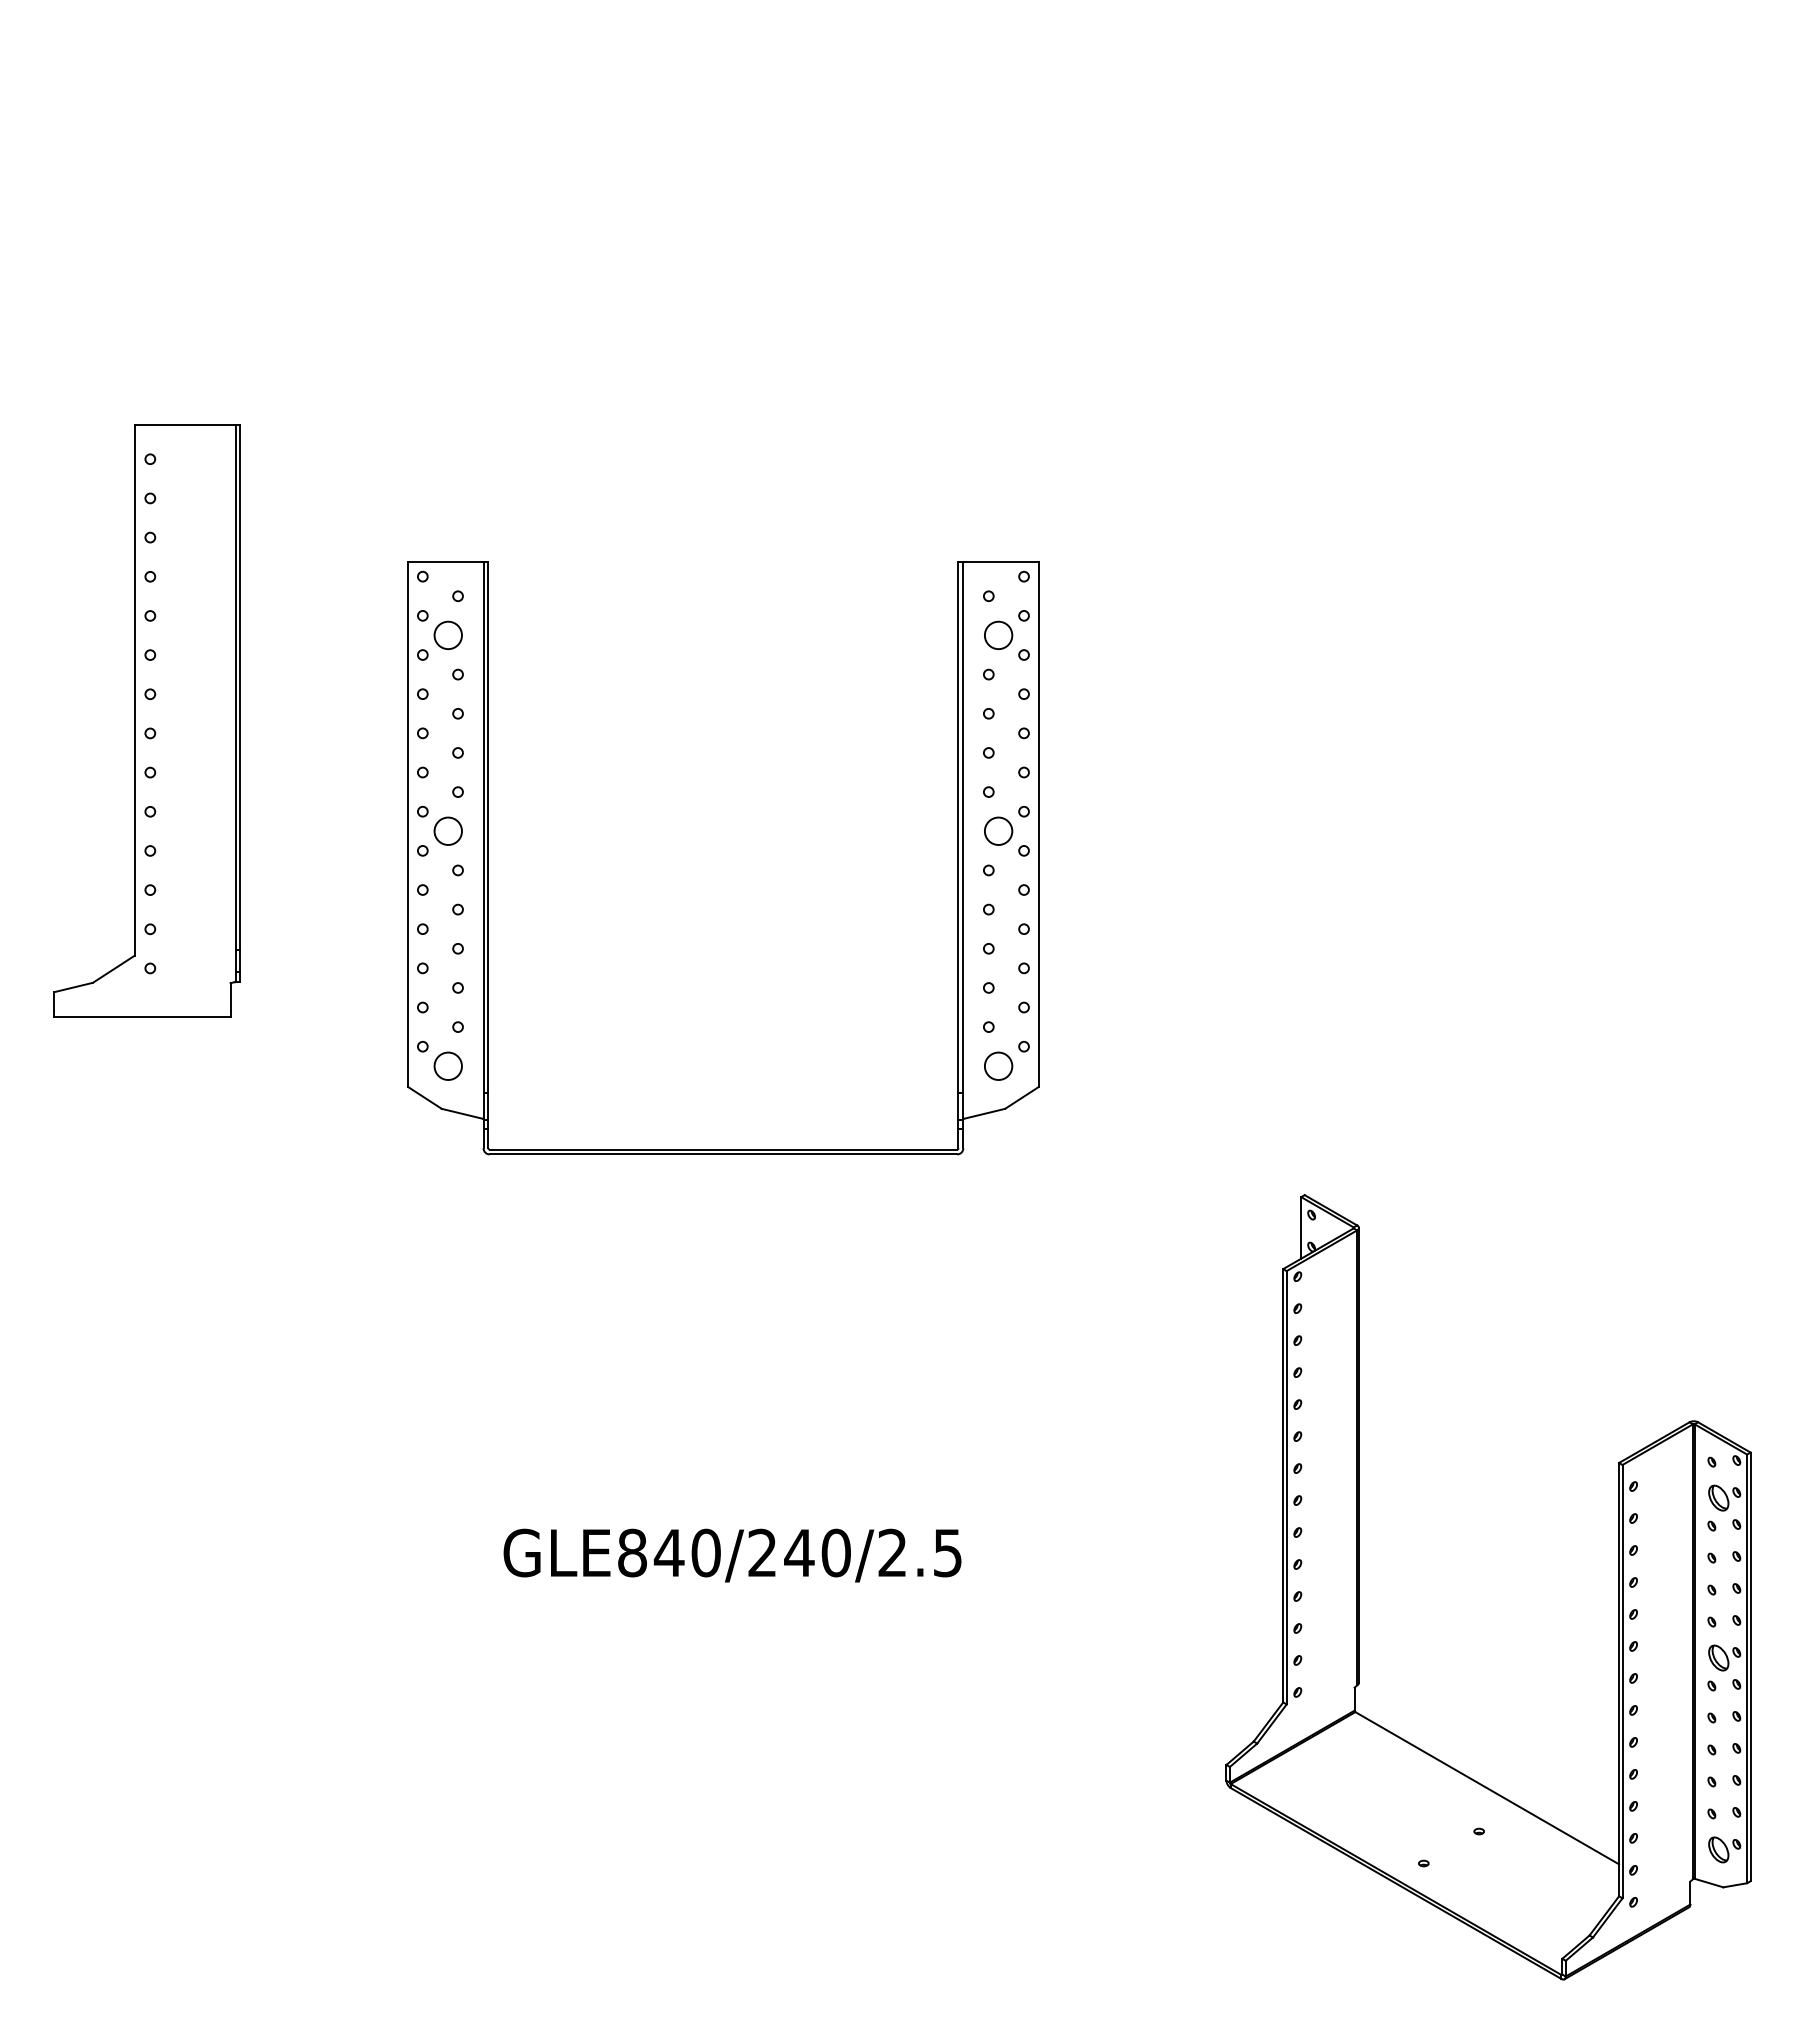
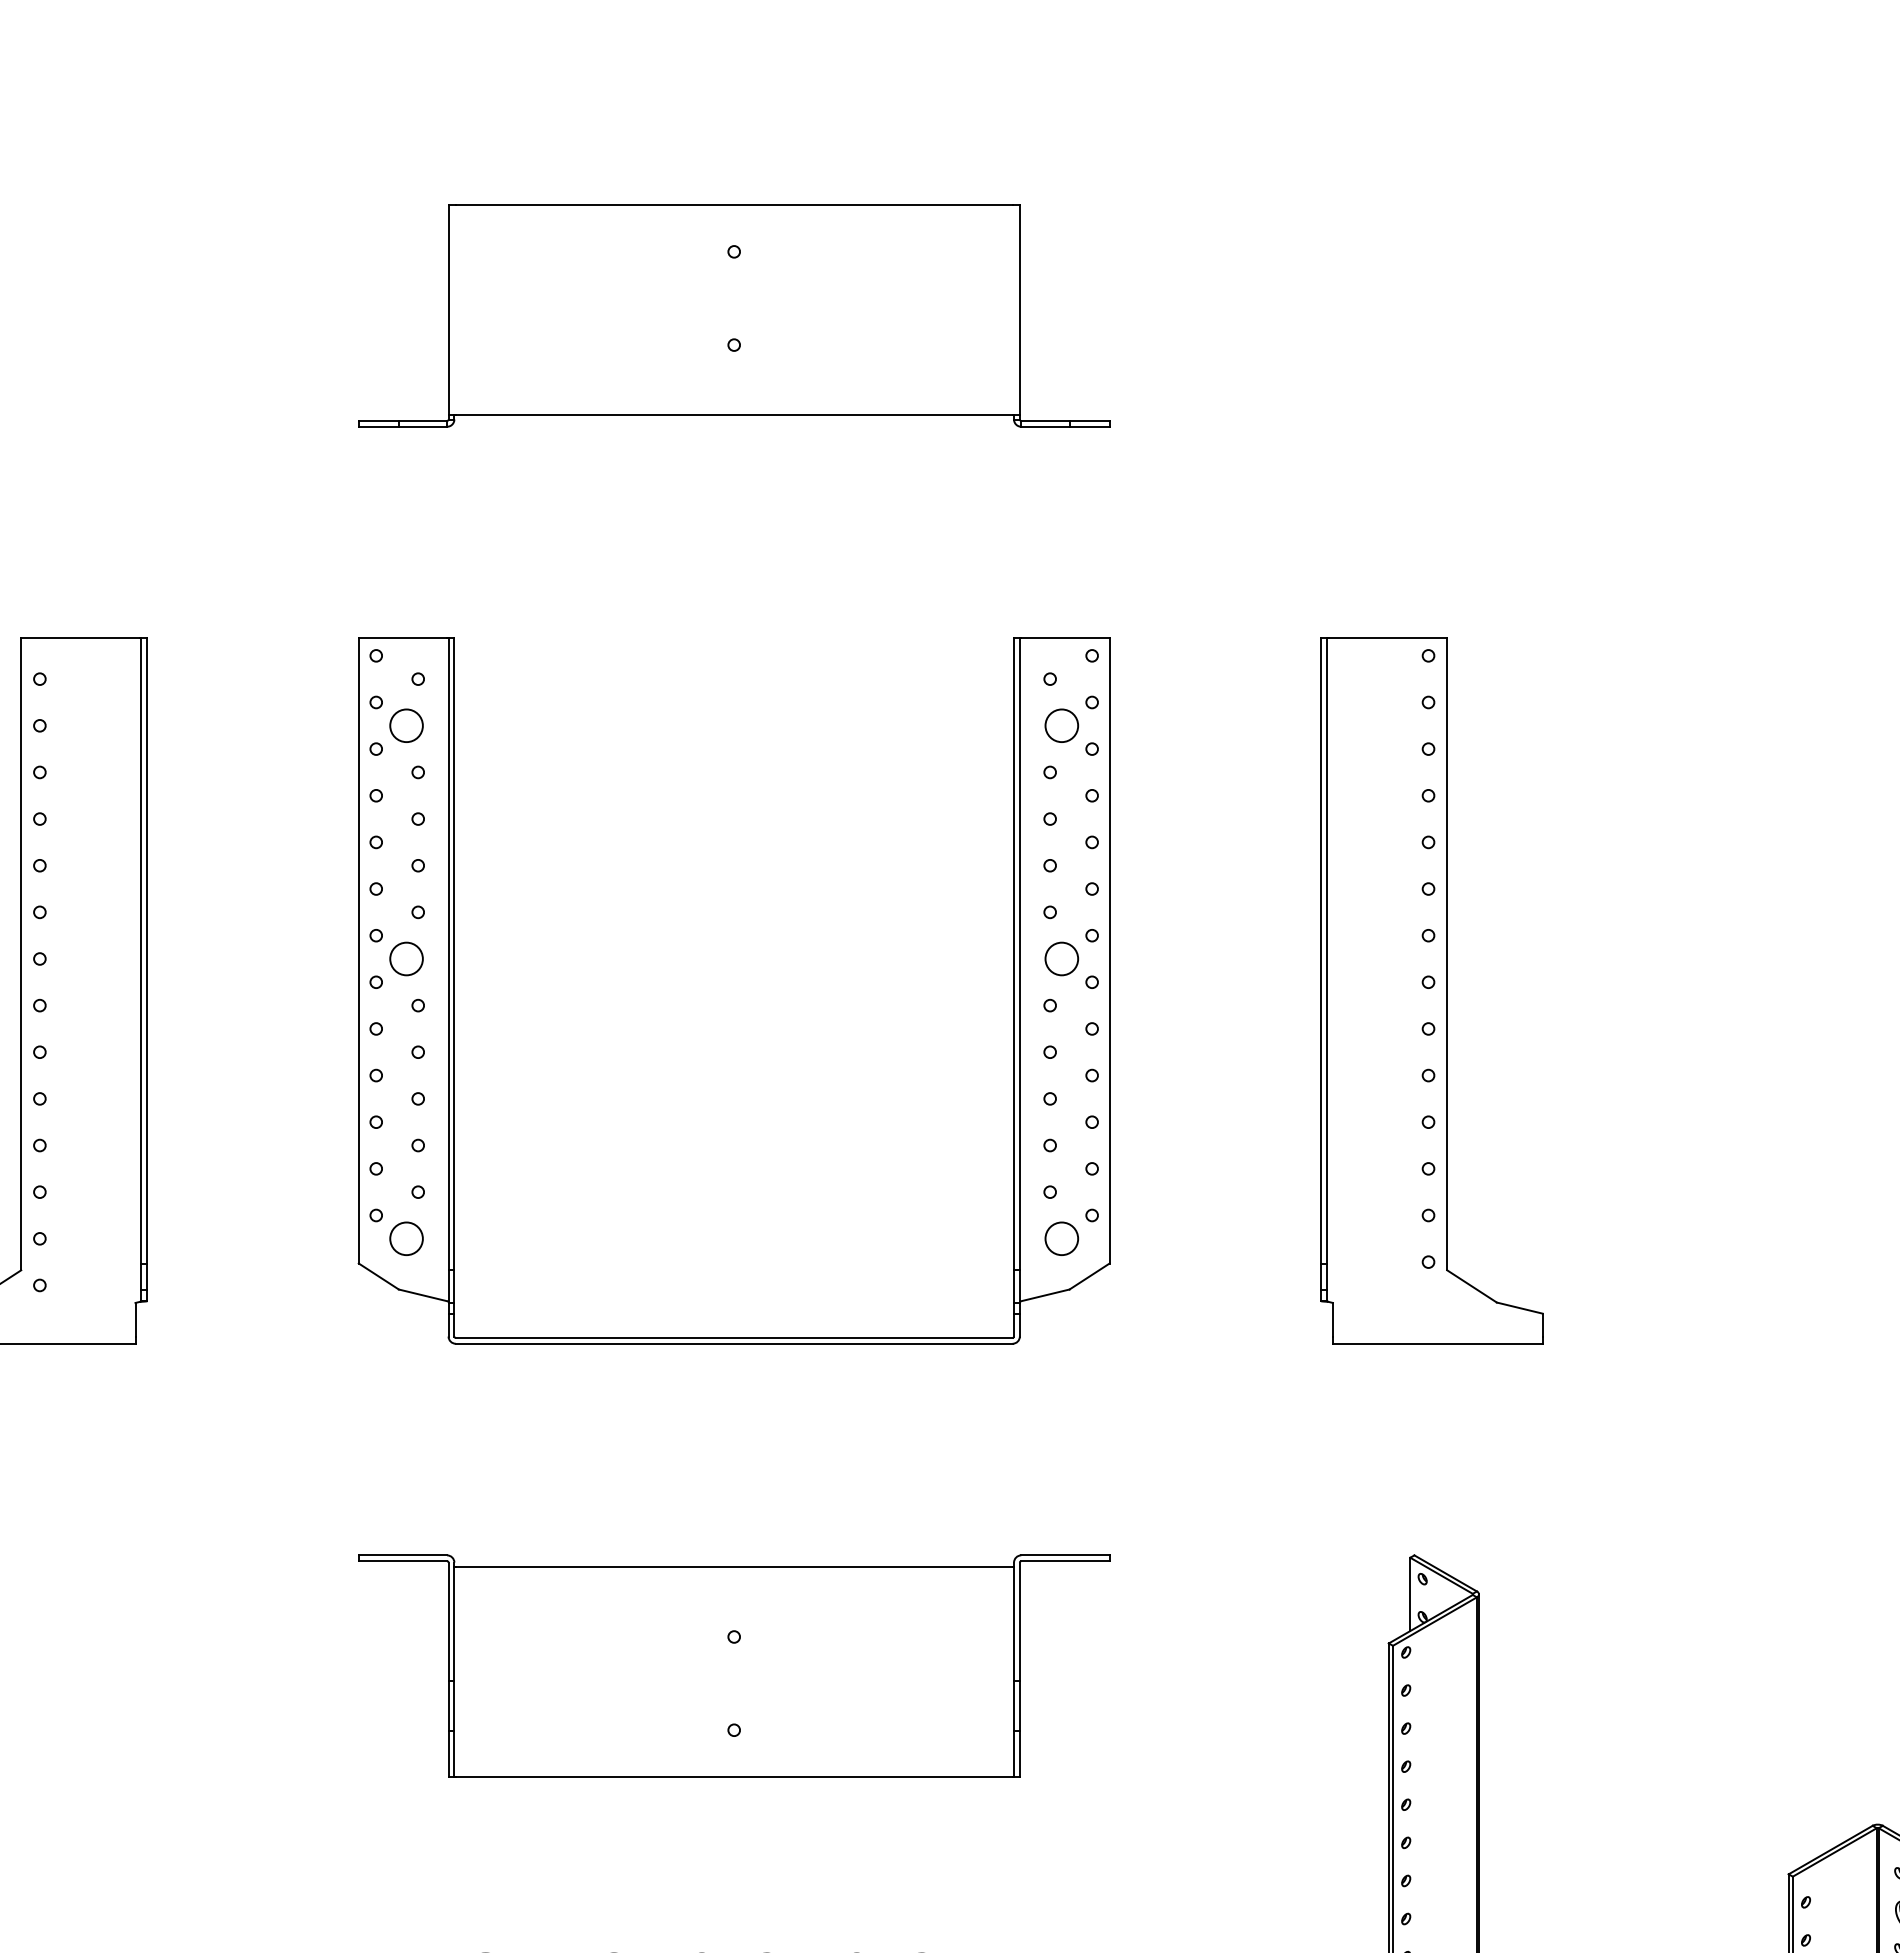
part: (733, 154) -> (734, 316), added
part: (1319, 720) -> (1432, 990), added
part: (957, 858) -> (1012, 991), moved
part: (733, 1287) -> (734, 1665), added

